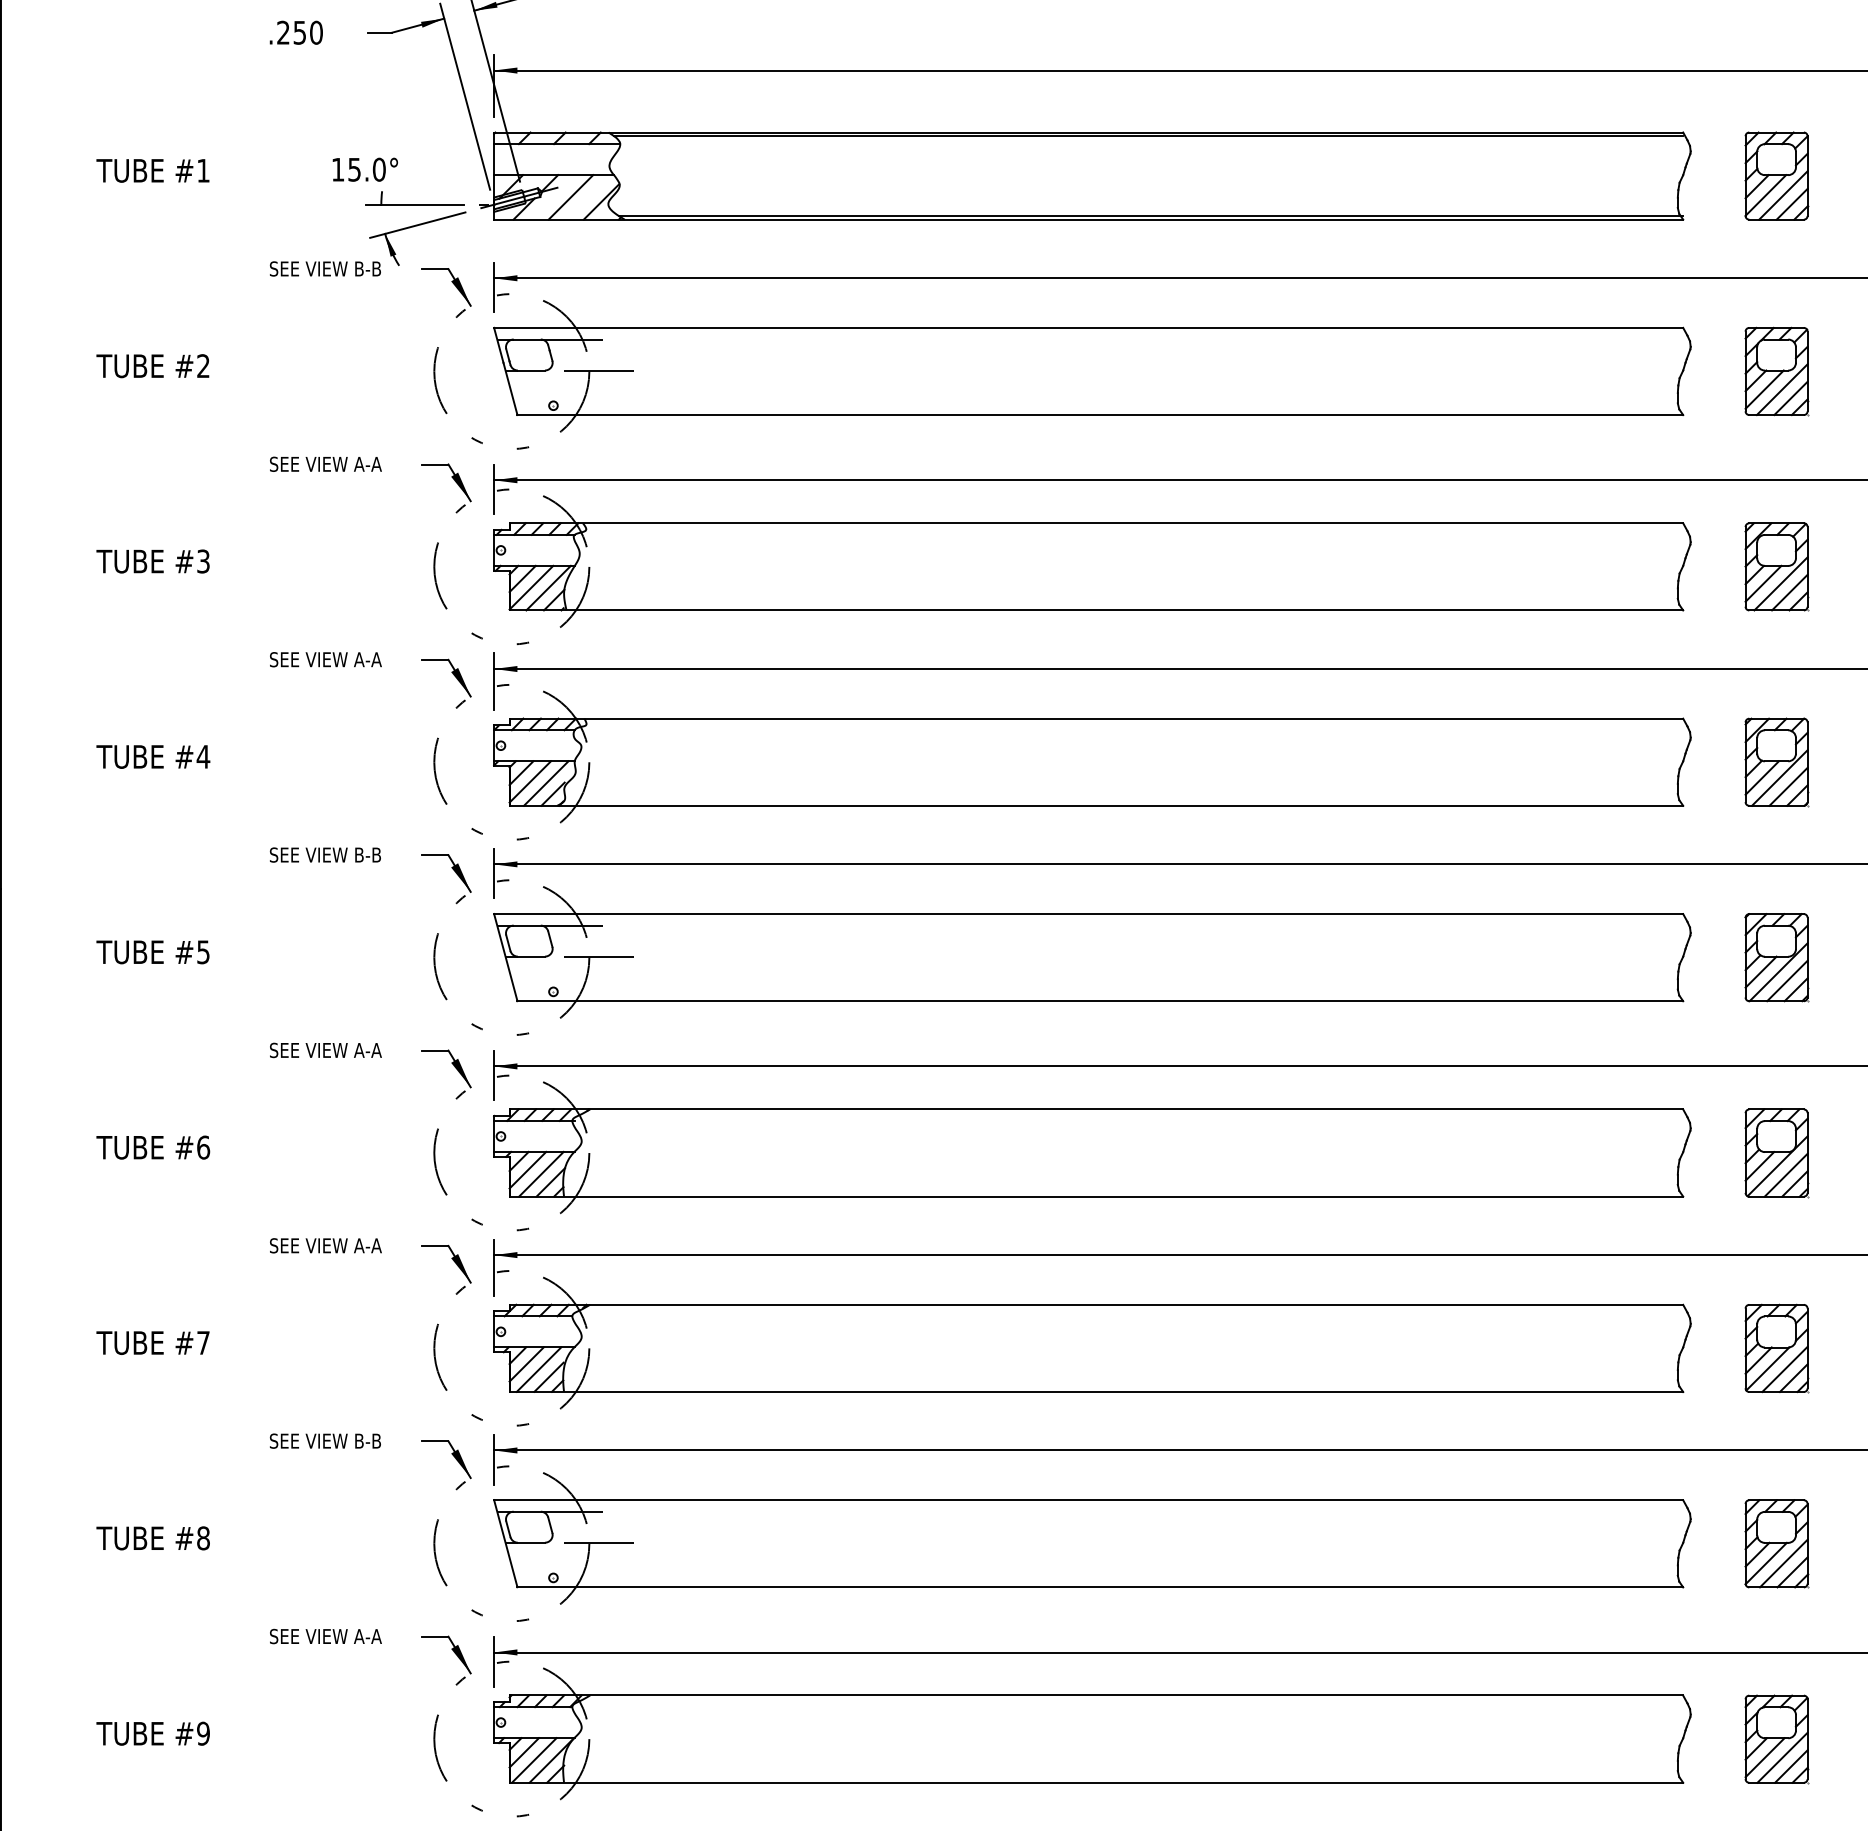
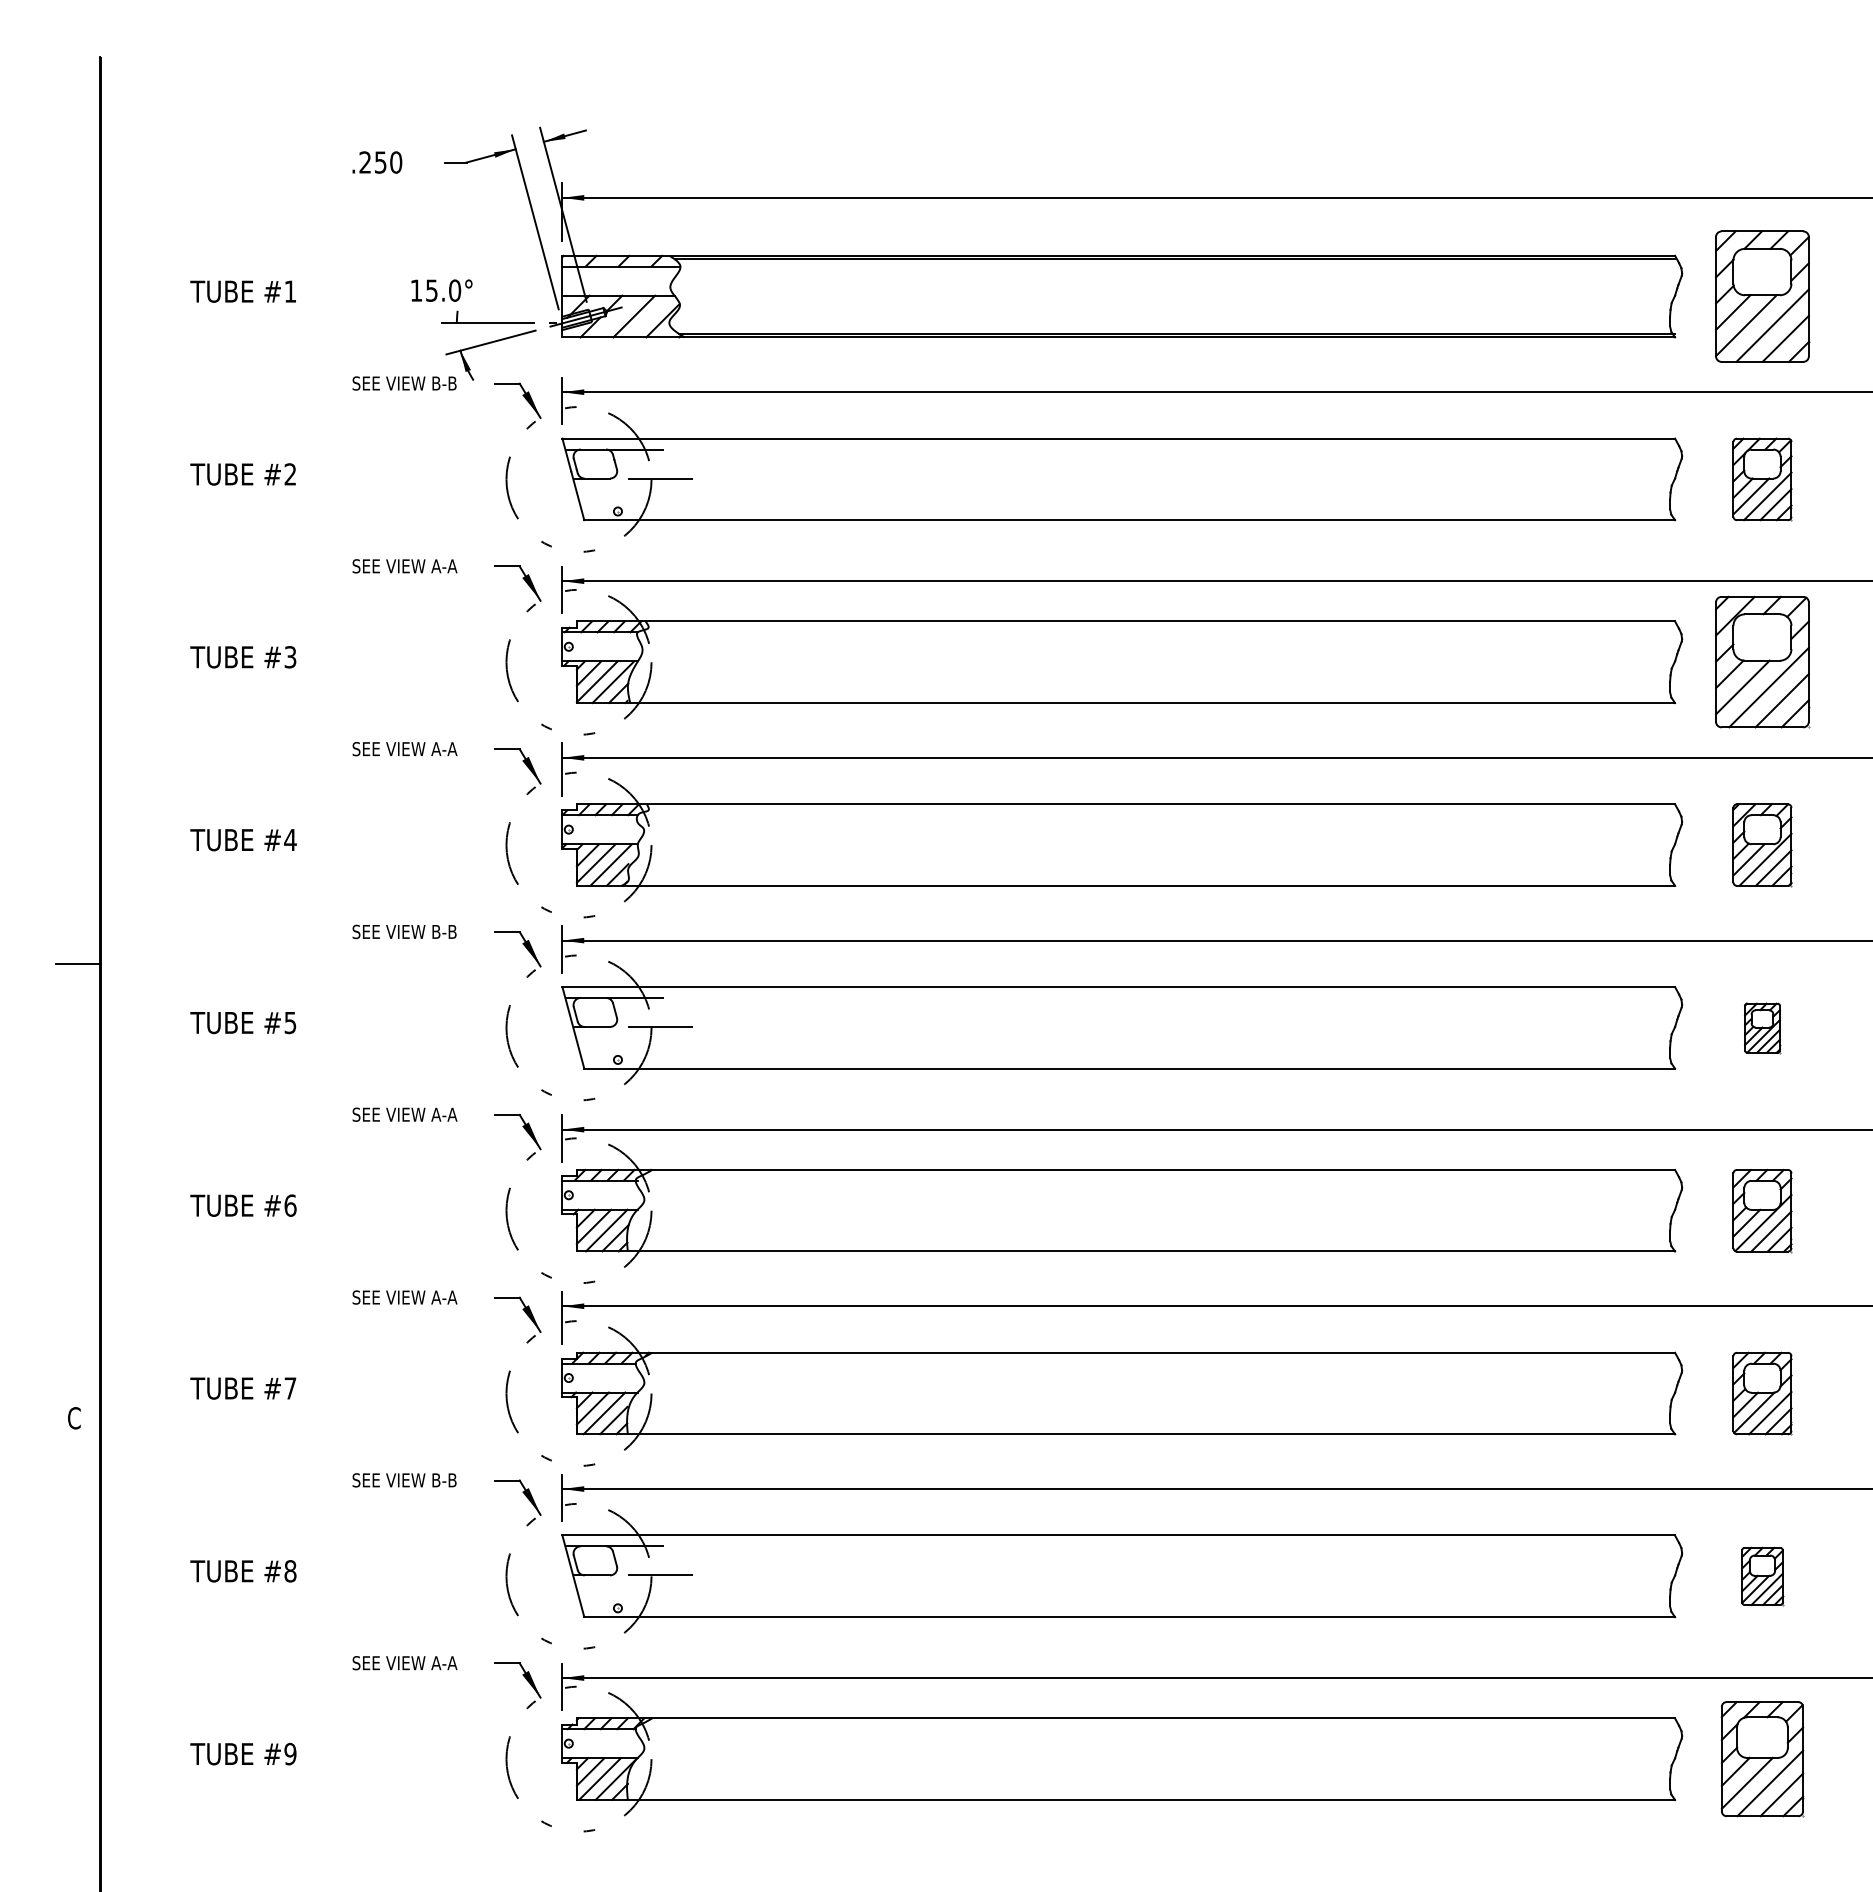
part: (1776, 175) -> (1762, 296), size x1.6
part: (1776, 567) -> (1762, 662), size x1.6
part: (1776, 958) -> (1762, 1028), size x0.6
part: (1776, 1543) -> (1762, 1576), size x0.7
part: (1776, 1739) -> (1762, 1759), size x1.4

